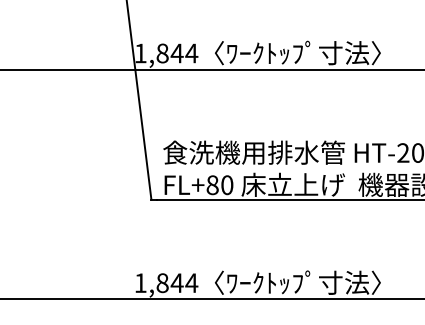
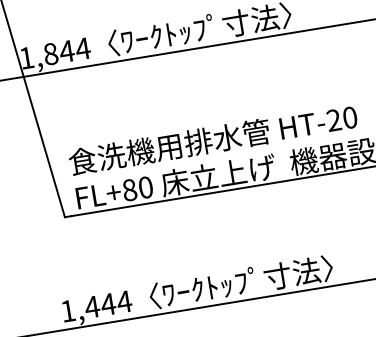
text: (162, 283) -> (92, 307), 1,844 -> 1,444

